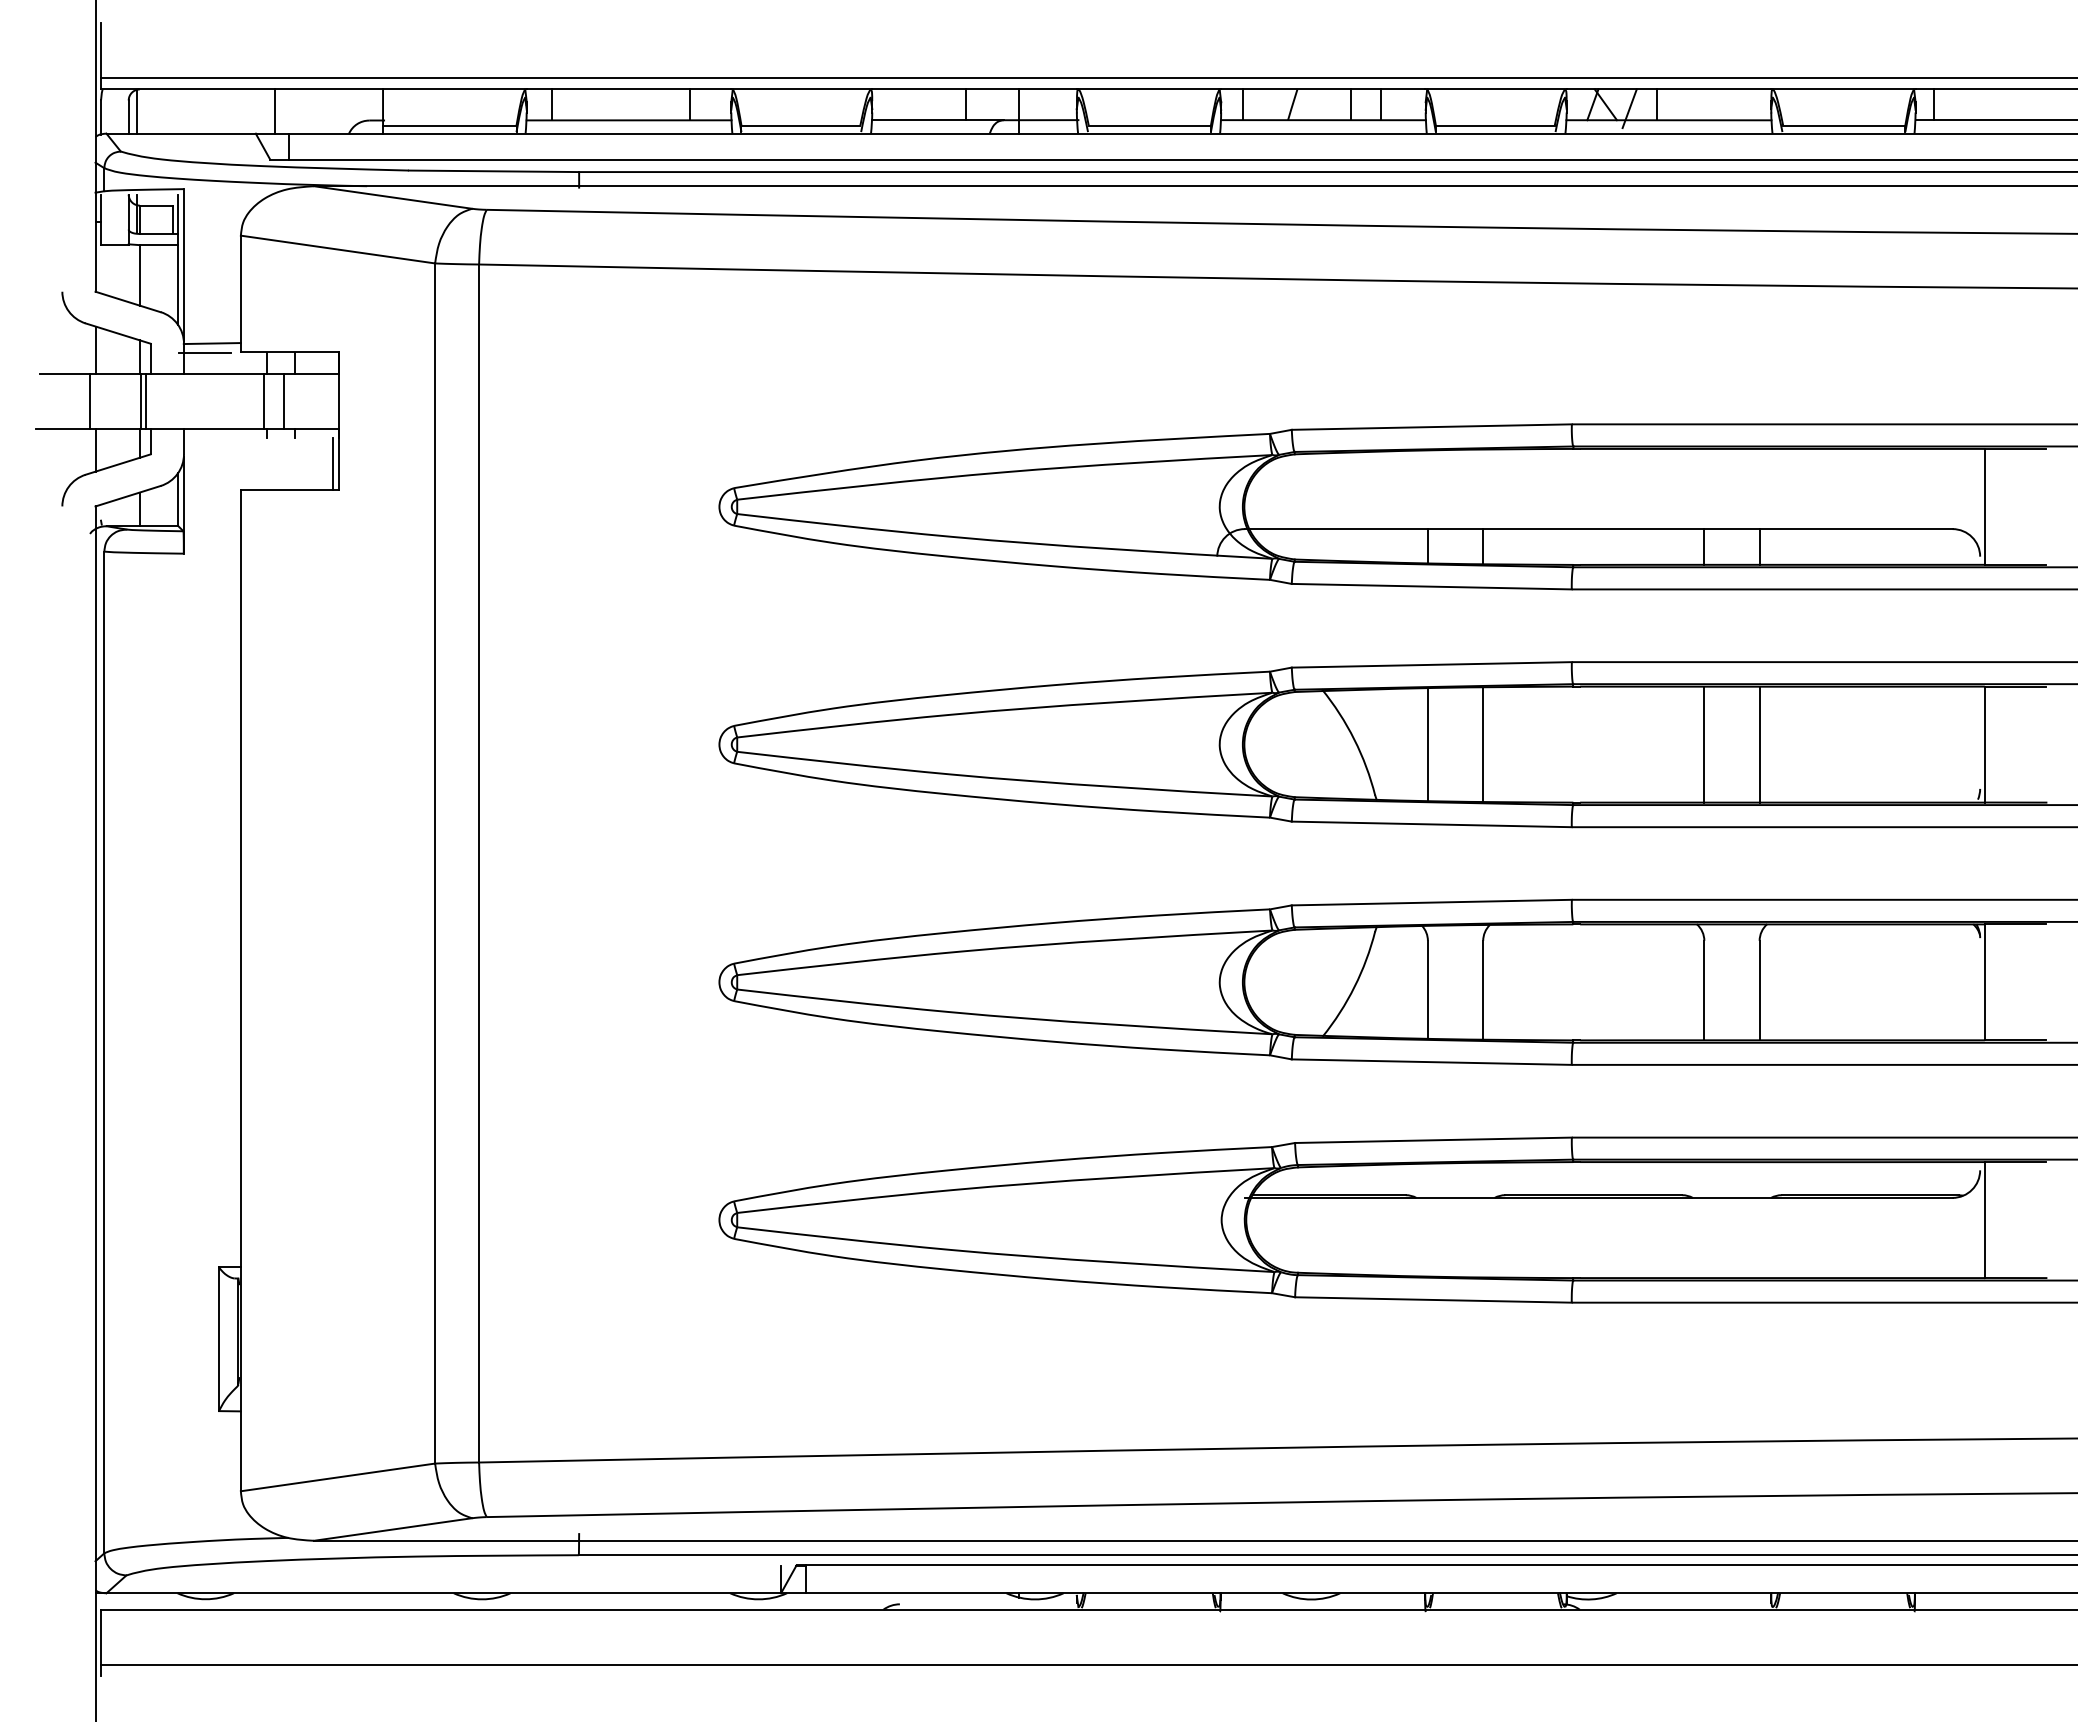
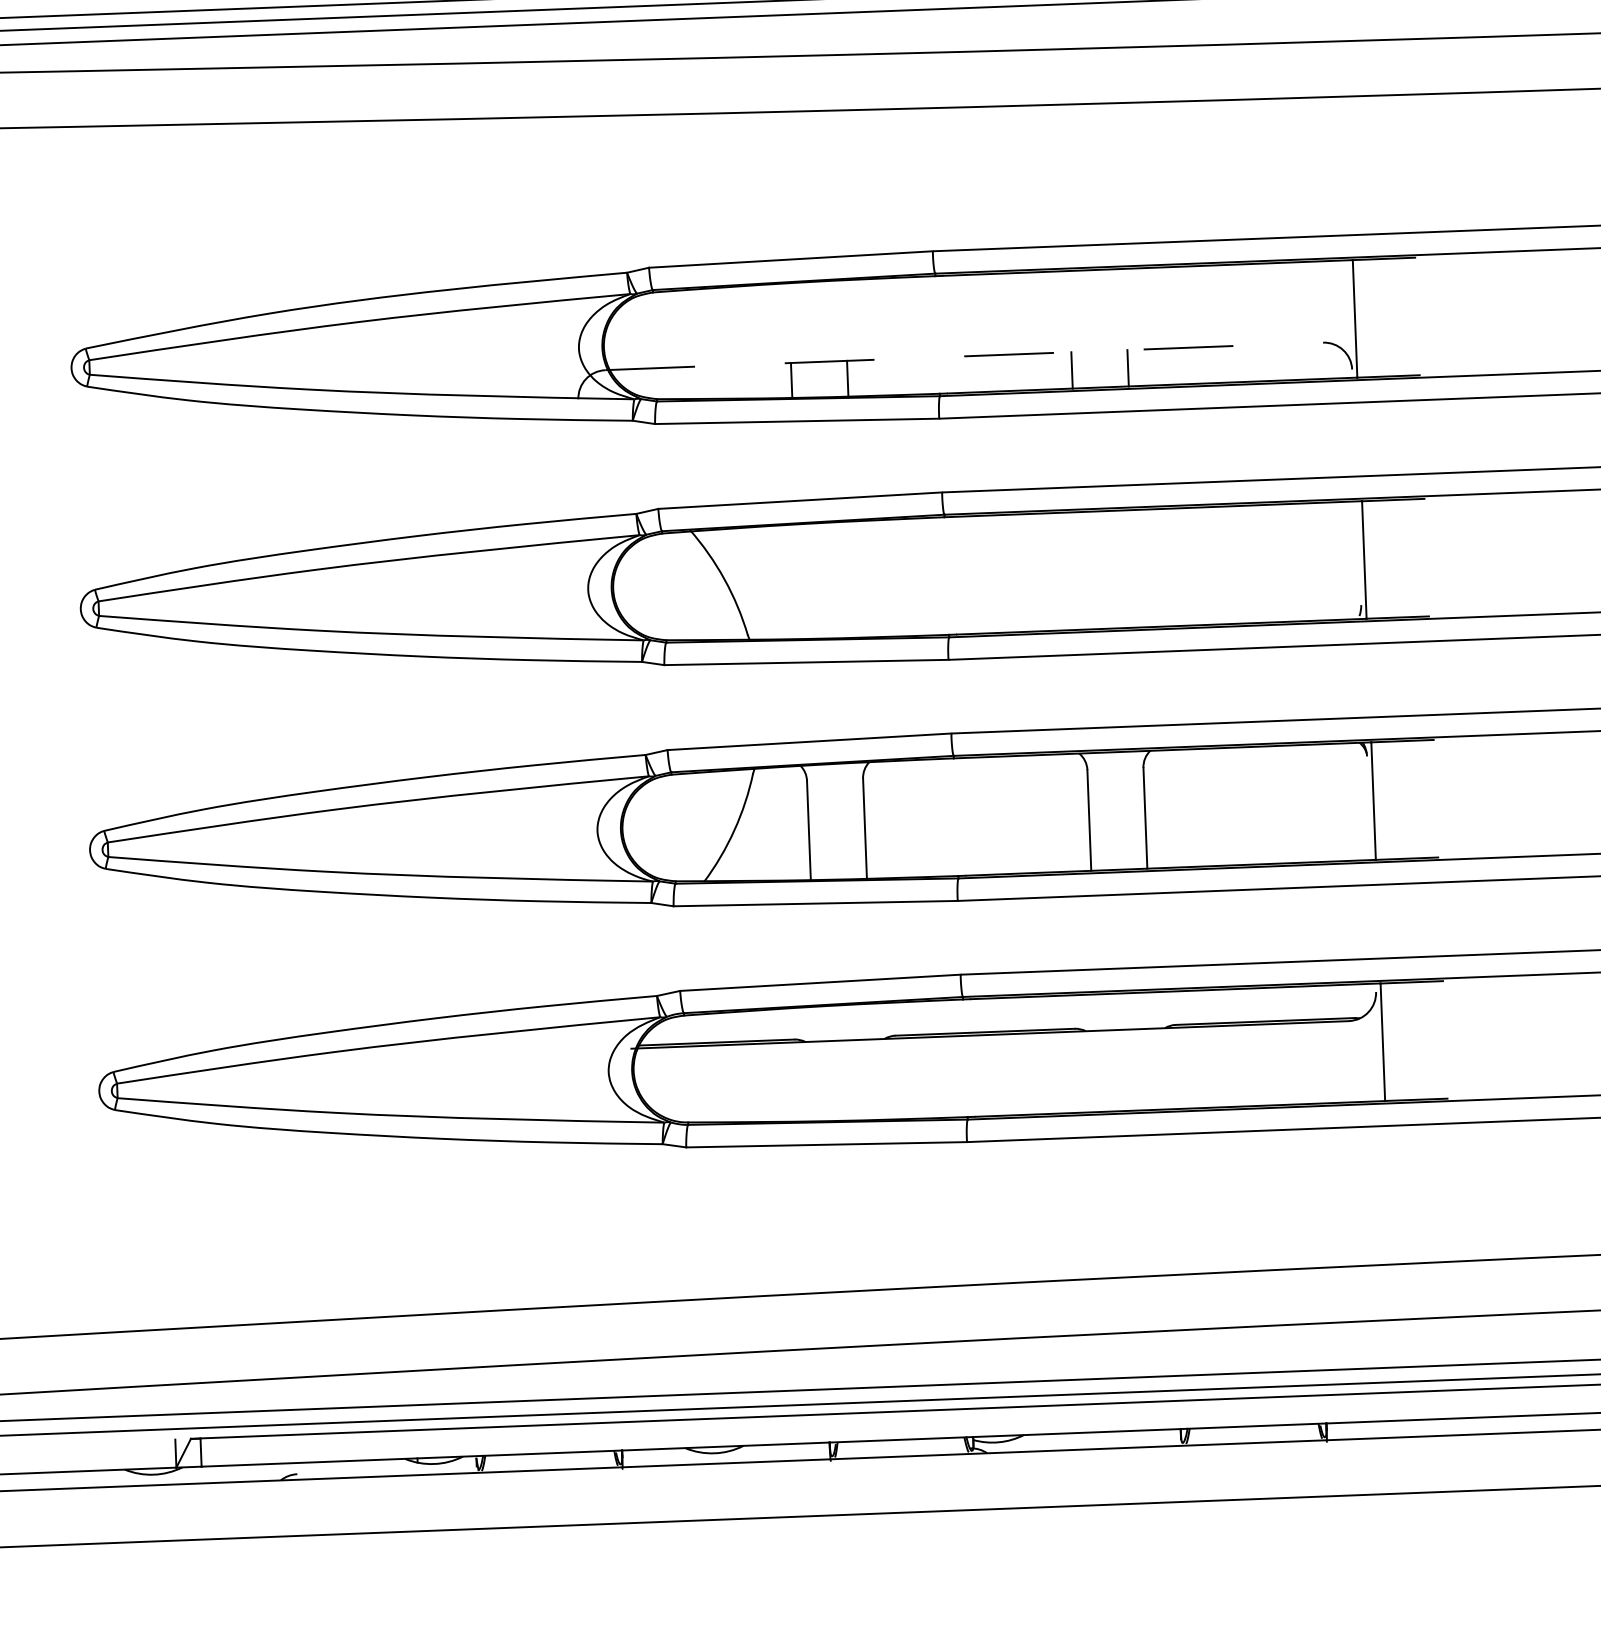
line: (1598, 529) -> (964, 356), solid -> dashed
line: (1427, 744) -> (798, 581), removed
line: (1483, 744) -> (855, 579), removed
line: (1704, 744) -> (1079, 570), removed
line: (1759, 744) -> (1135, 568), removed

